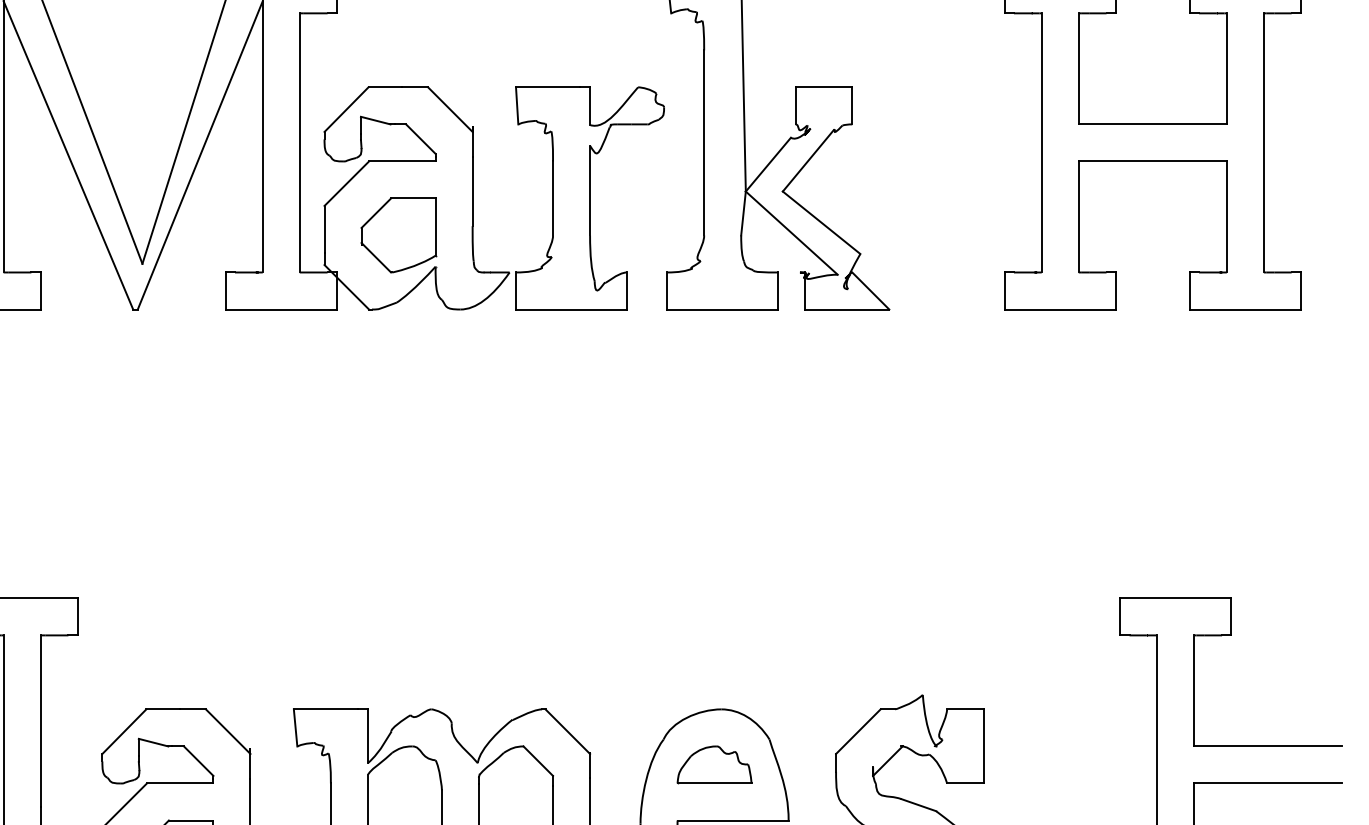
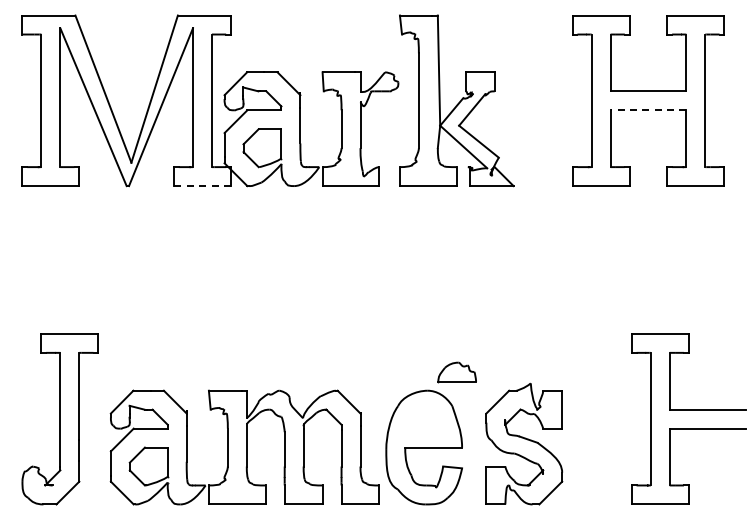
line: (1152, 161) -> (648, 110), solid -> dashed
line: (279, 310) -> (201, 186), solid -> dashed
part: (713, 765) -> (456, 372), moved

